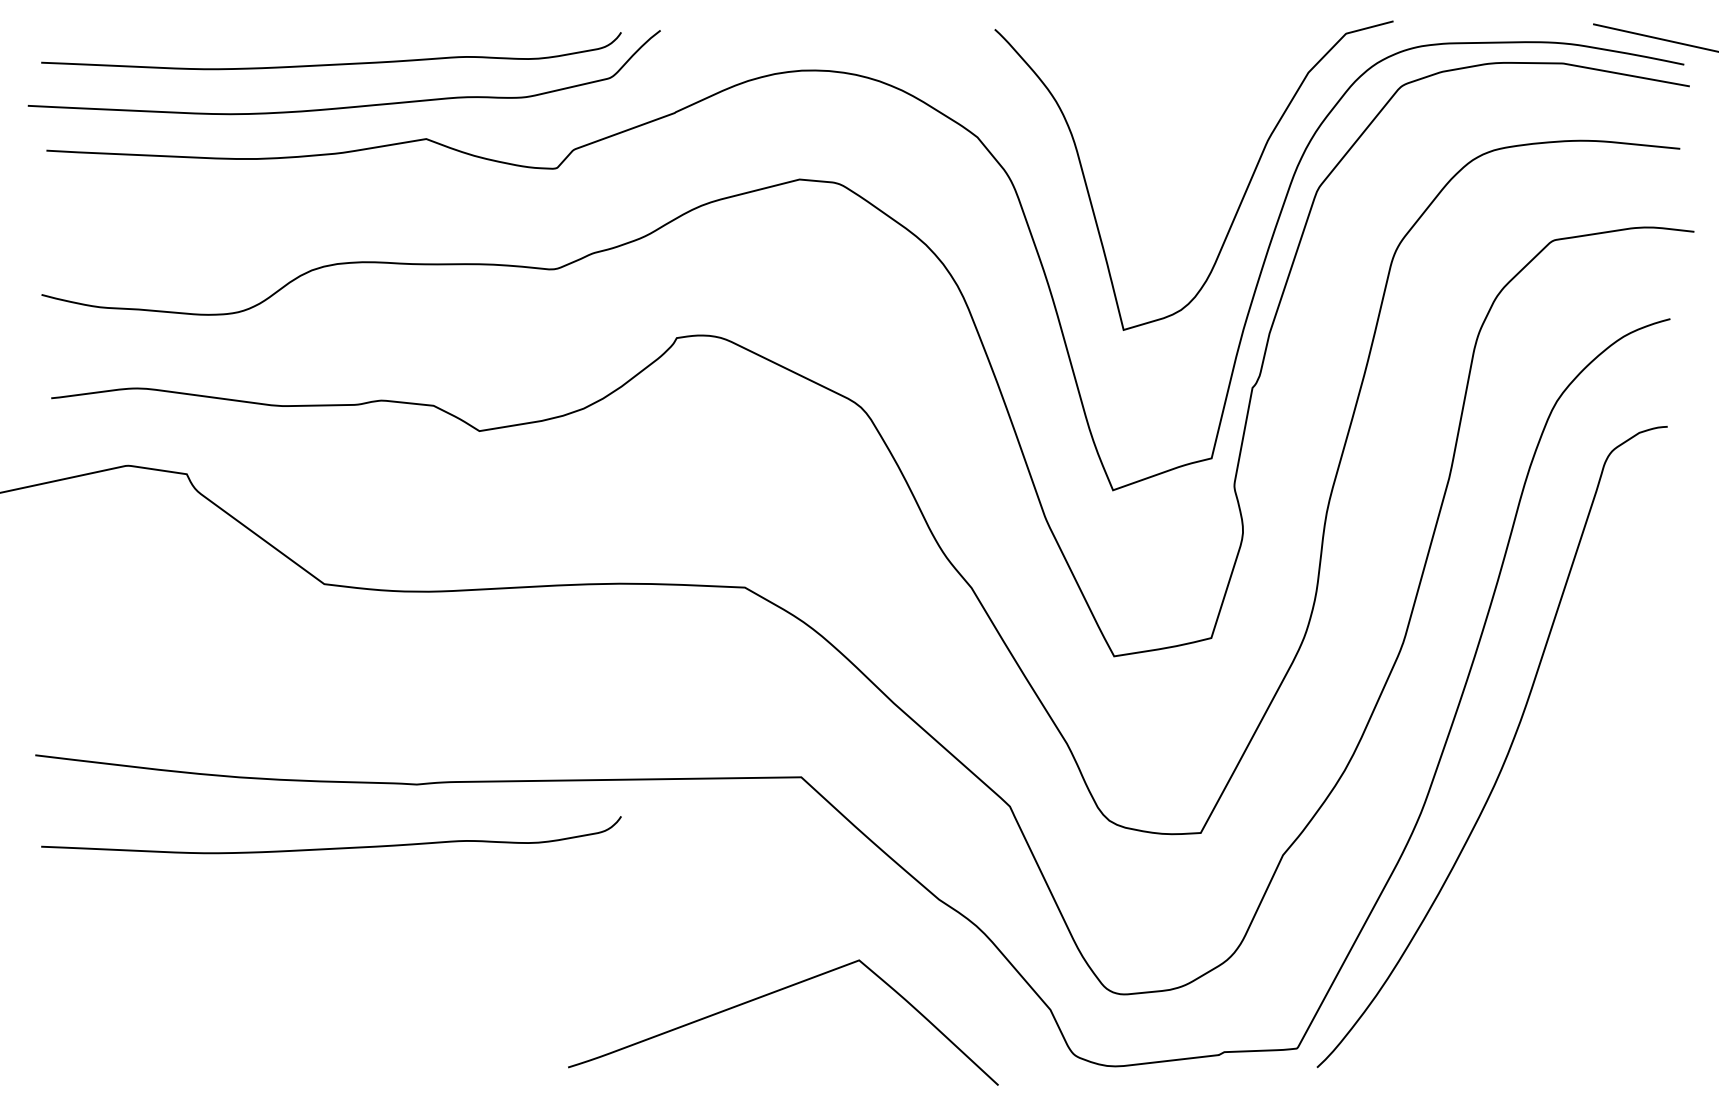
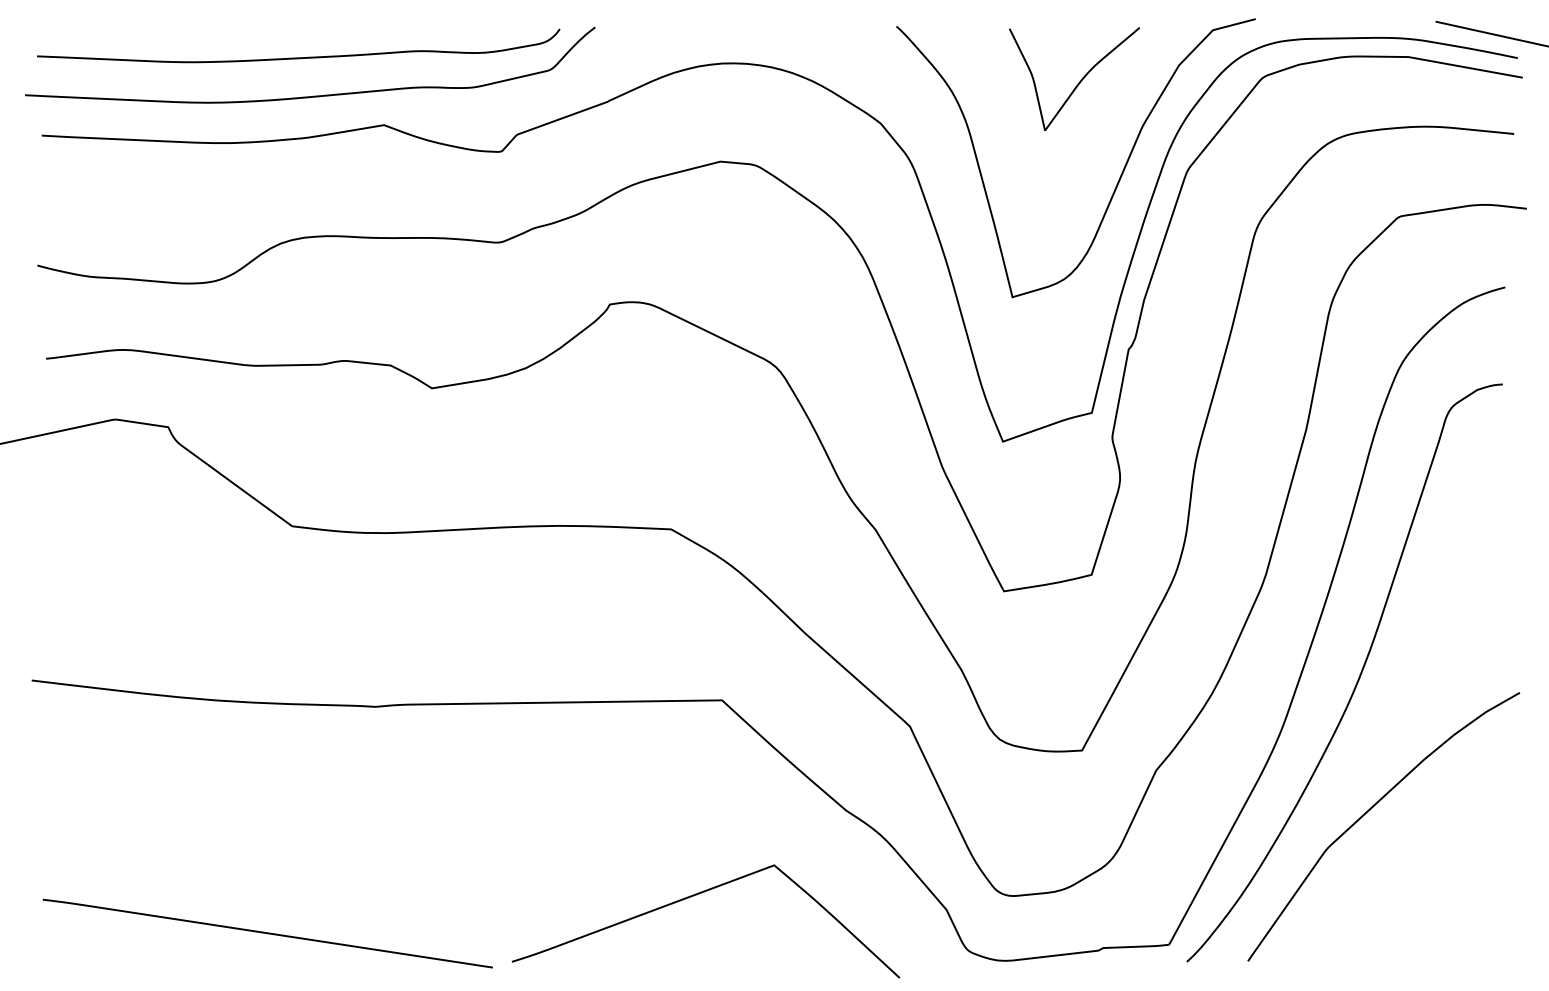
curve: (1198, 89) -> (1080, 80), added
curve: (332, 847) -> (299, 763), removed
curve: (1519, 900) -> (1369, 811), added
line: (296, 1035) -> (267, 933), added

